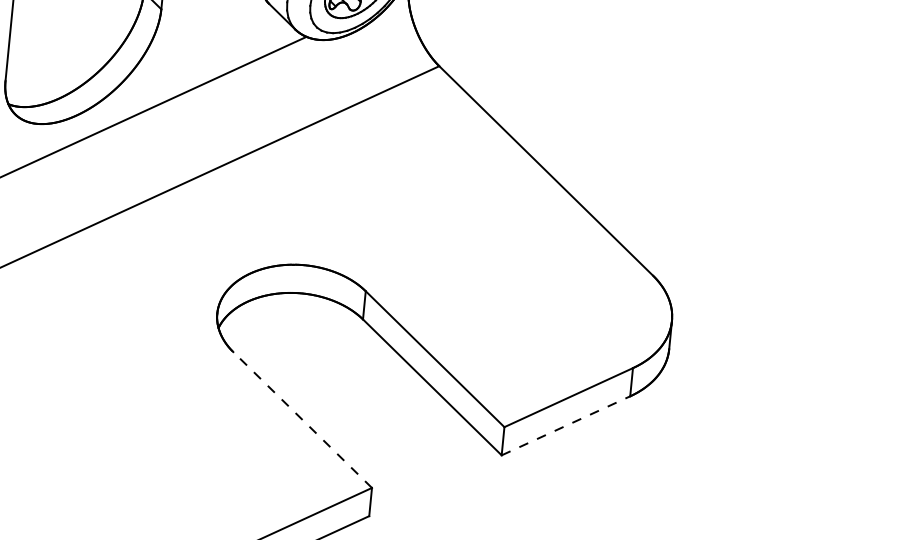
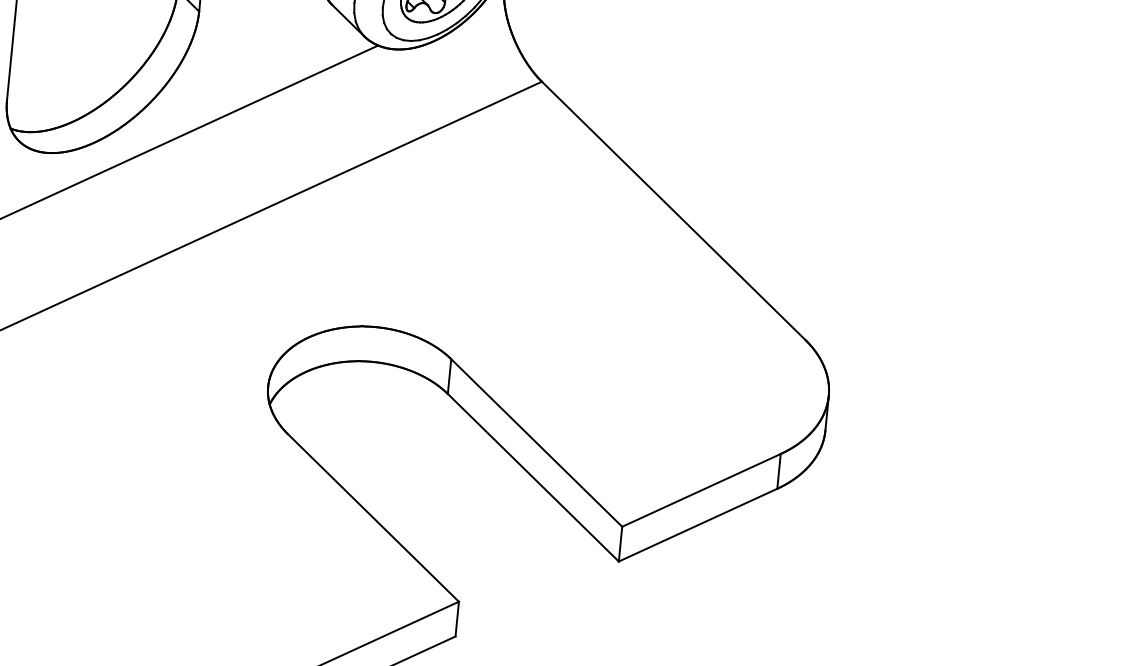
line: (302, 419) -> (373, 517), dashed -> solid
line: (566, 425) -> (698, 524), dashed -> solid

